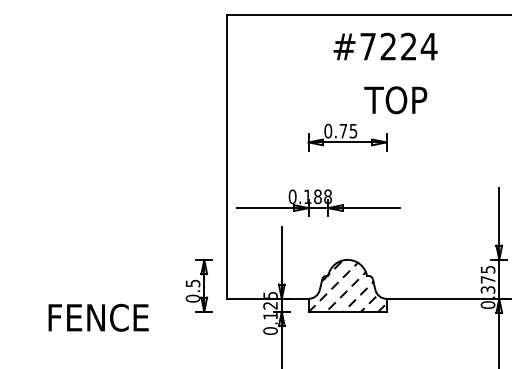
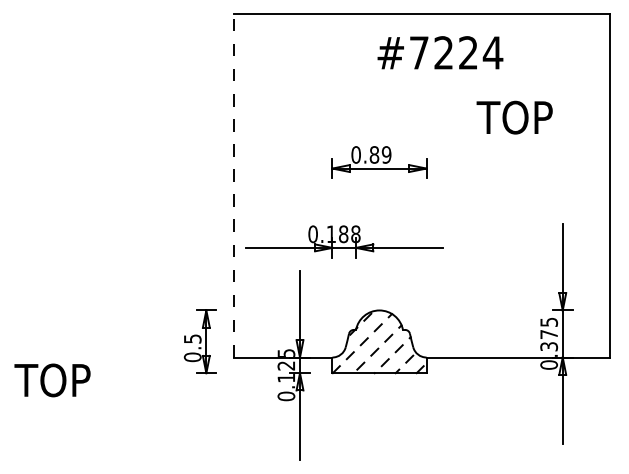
text: (385, 46) -> (440, 52), moved
text: (395, 100) -> (514, 117), moved
text: (348, 130) -> (380, 154), 0.75 -> 0.89
line: (226, 156) -> (233, 185), solid -> dashed
text: (96, 317) -> (76, 380), FENCE -> TOP

